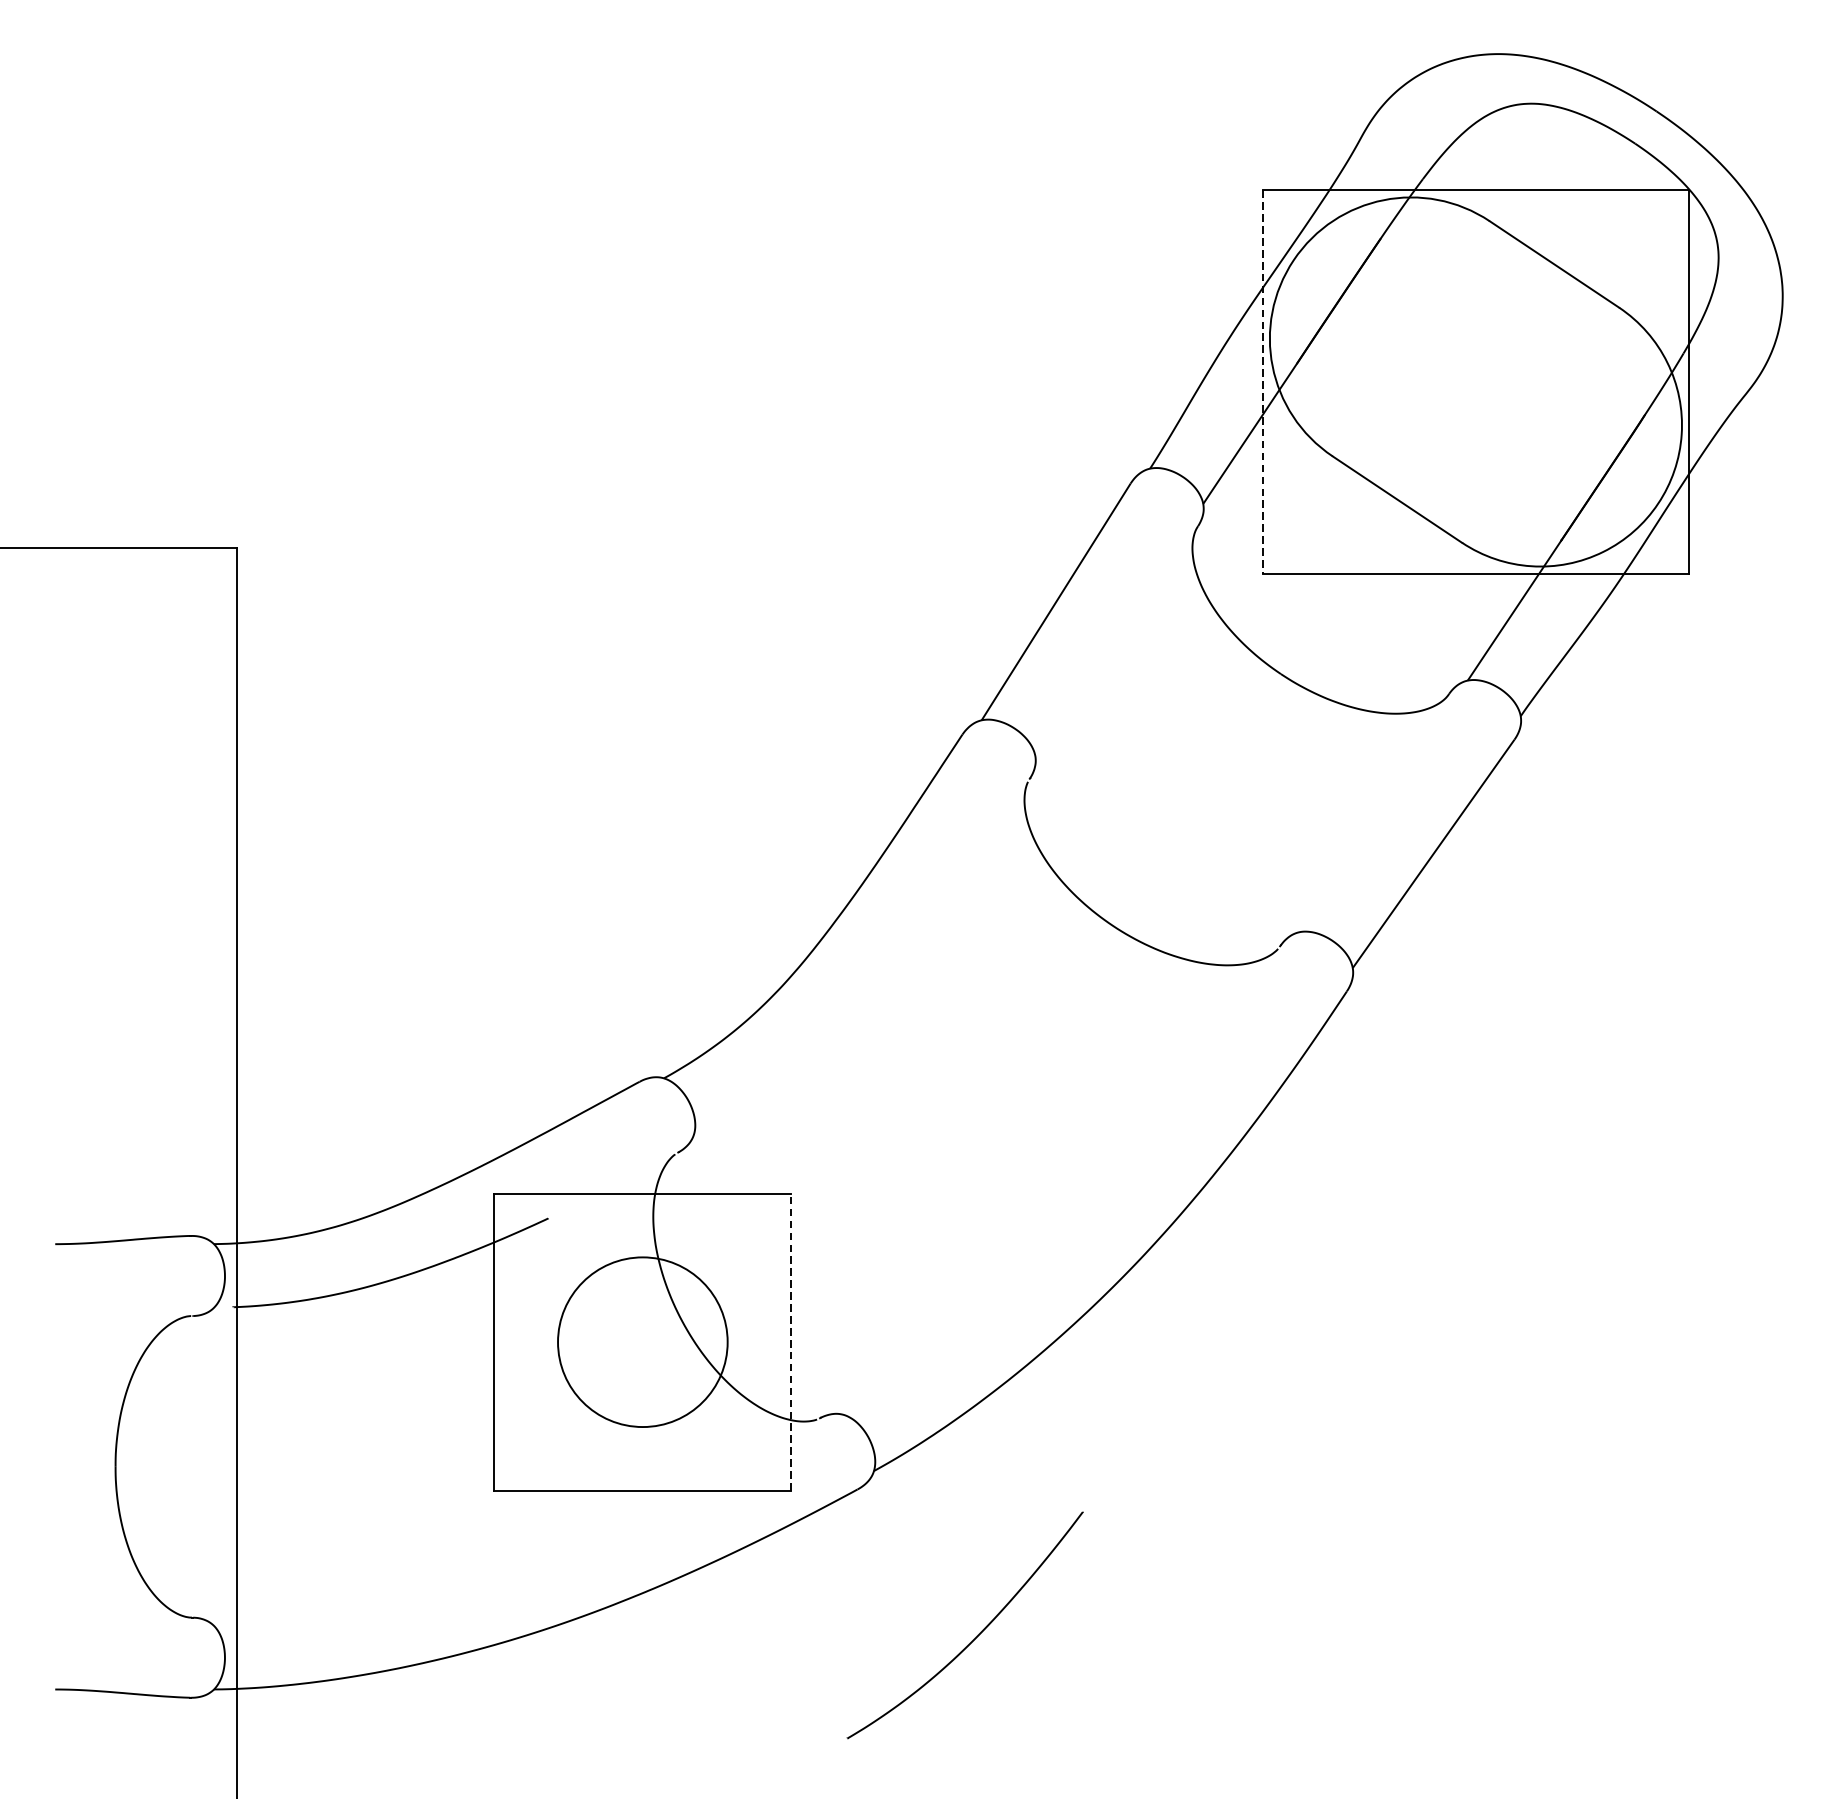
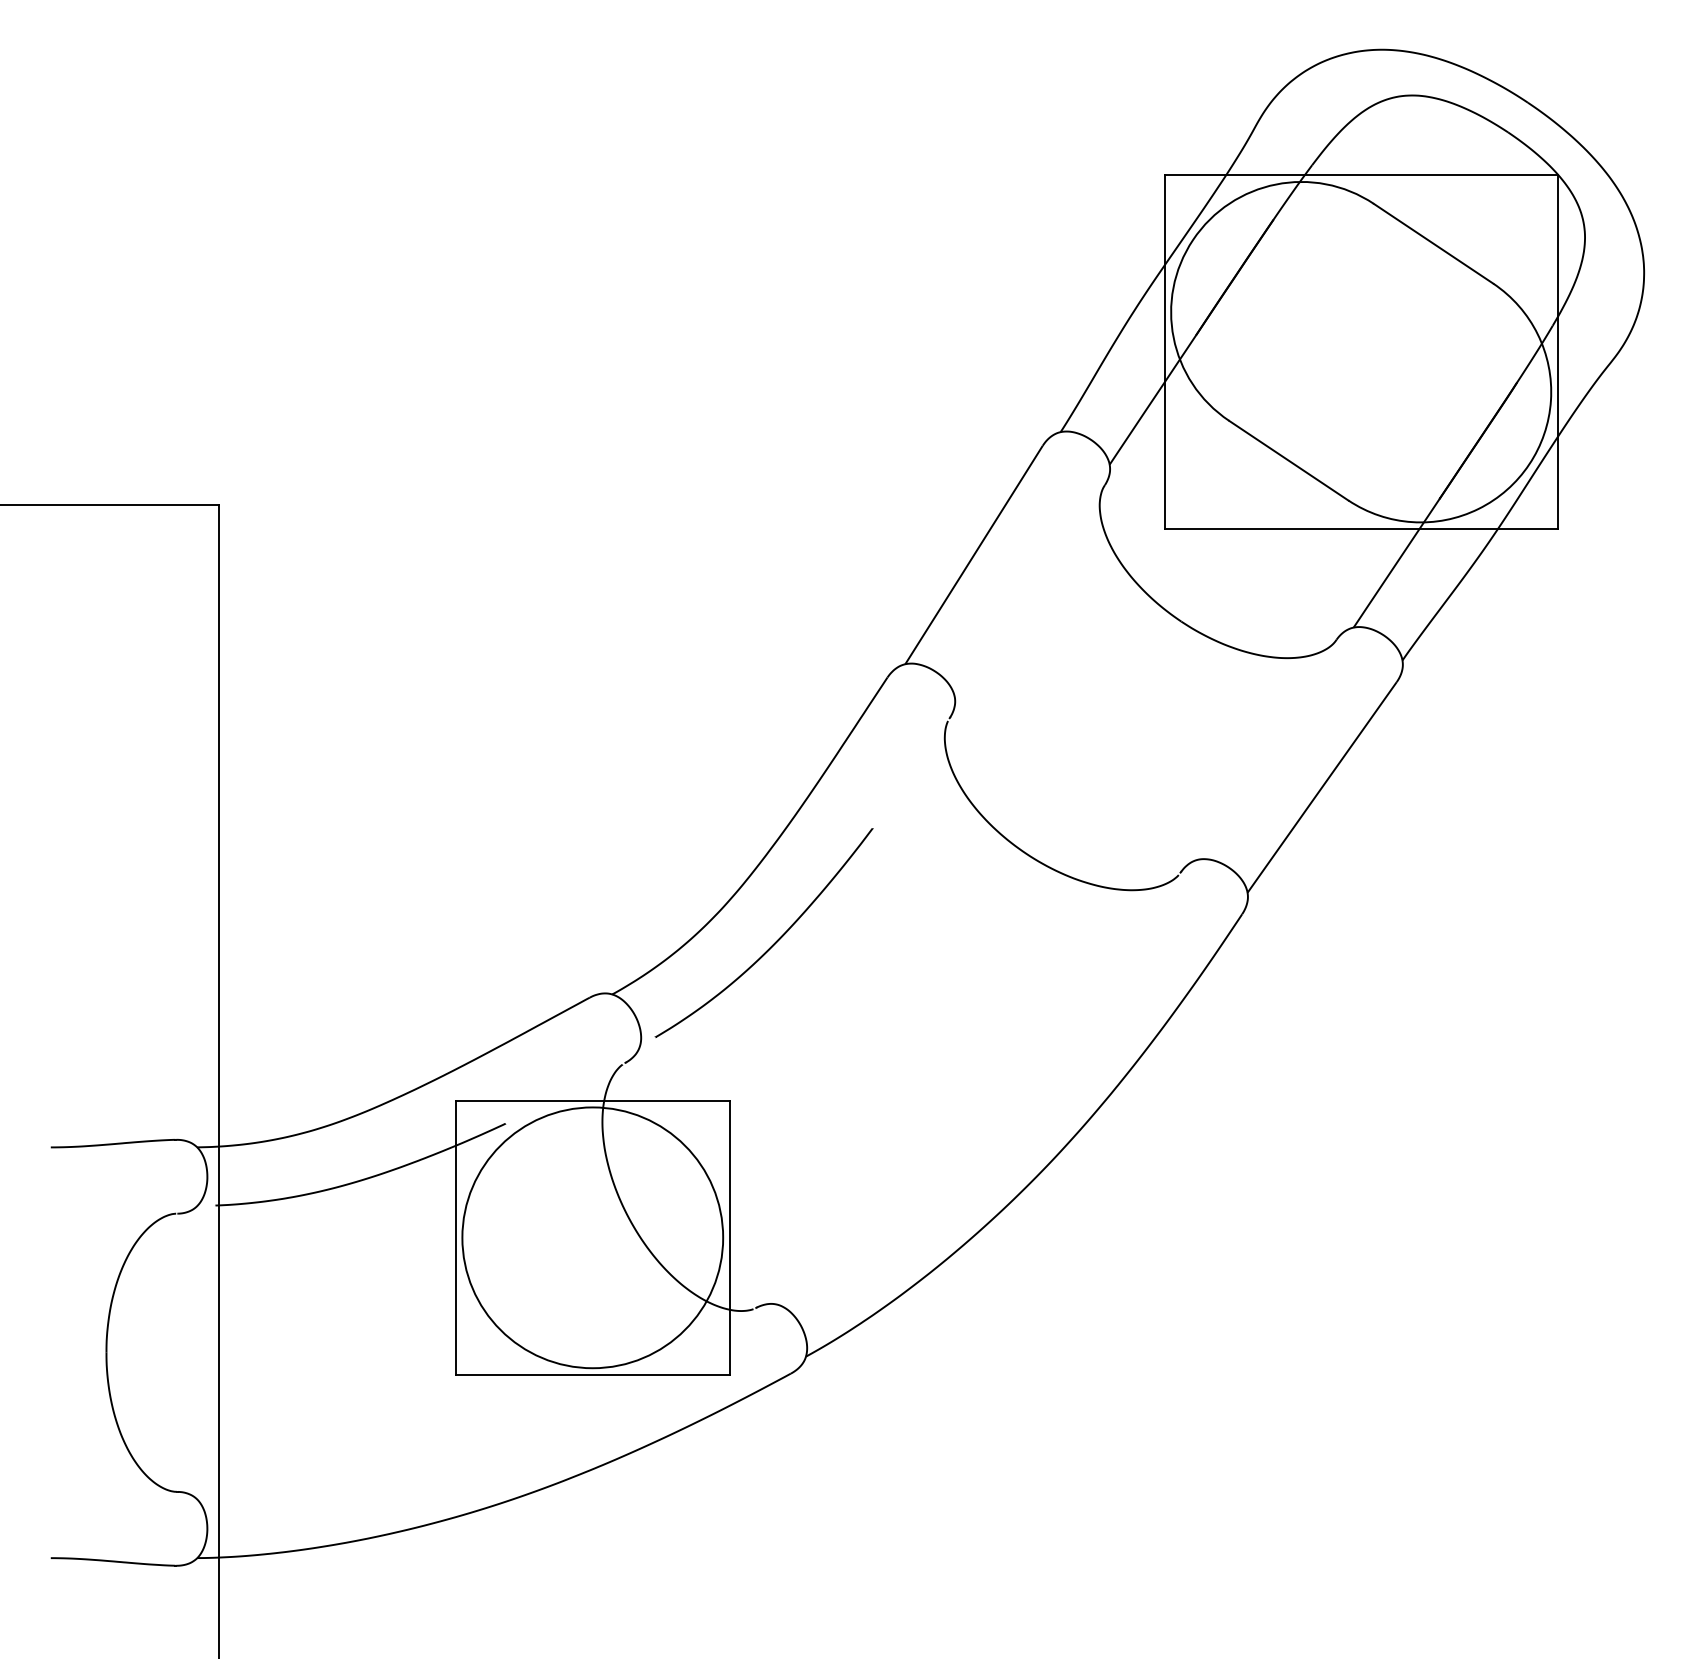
line: (1262, 382) -> (1164, 352), dashed -> solid
circle: (642, 1341) -> (592, 1237), size x1.67
line: (791, 1341) -> (729, 1237), dashed -> solid
curve: (976, 1635) -> (774, 942), moved

